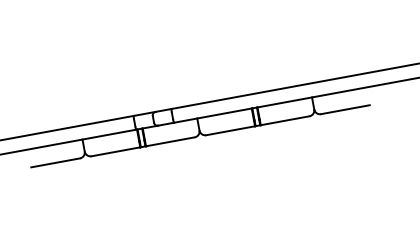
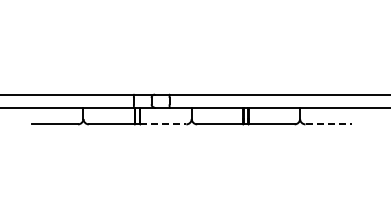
line: (346, 109) -> (329, 124), solid -> dashed
line: (170, 141) -> (163, 124), solid -> dashed

